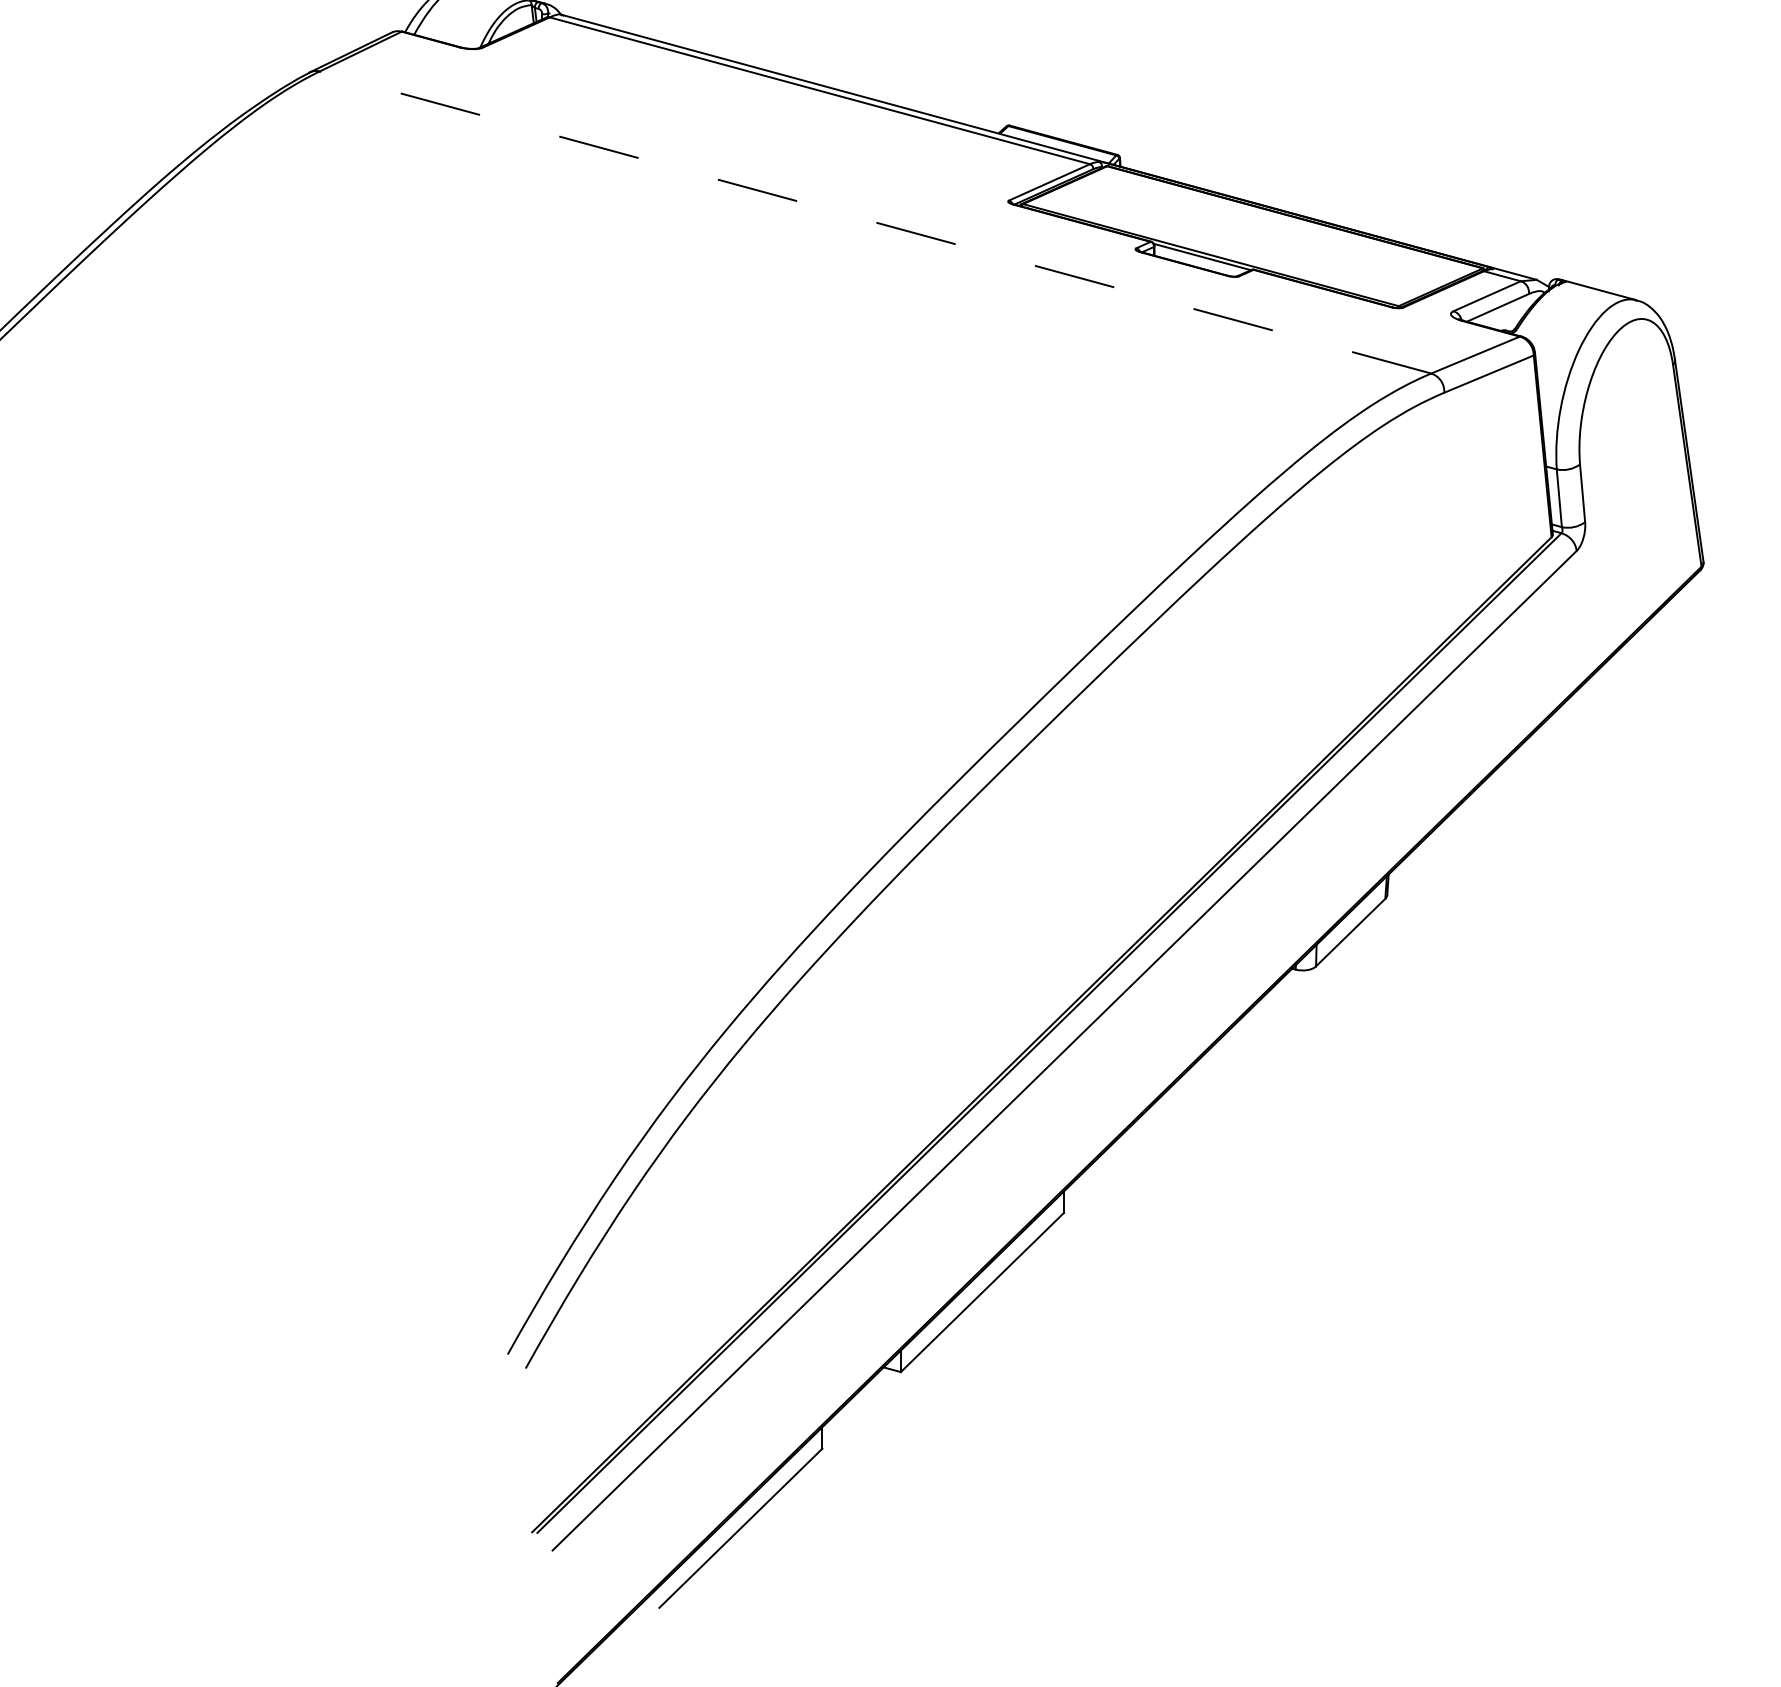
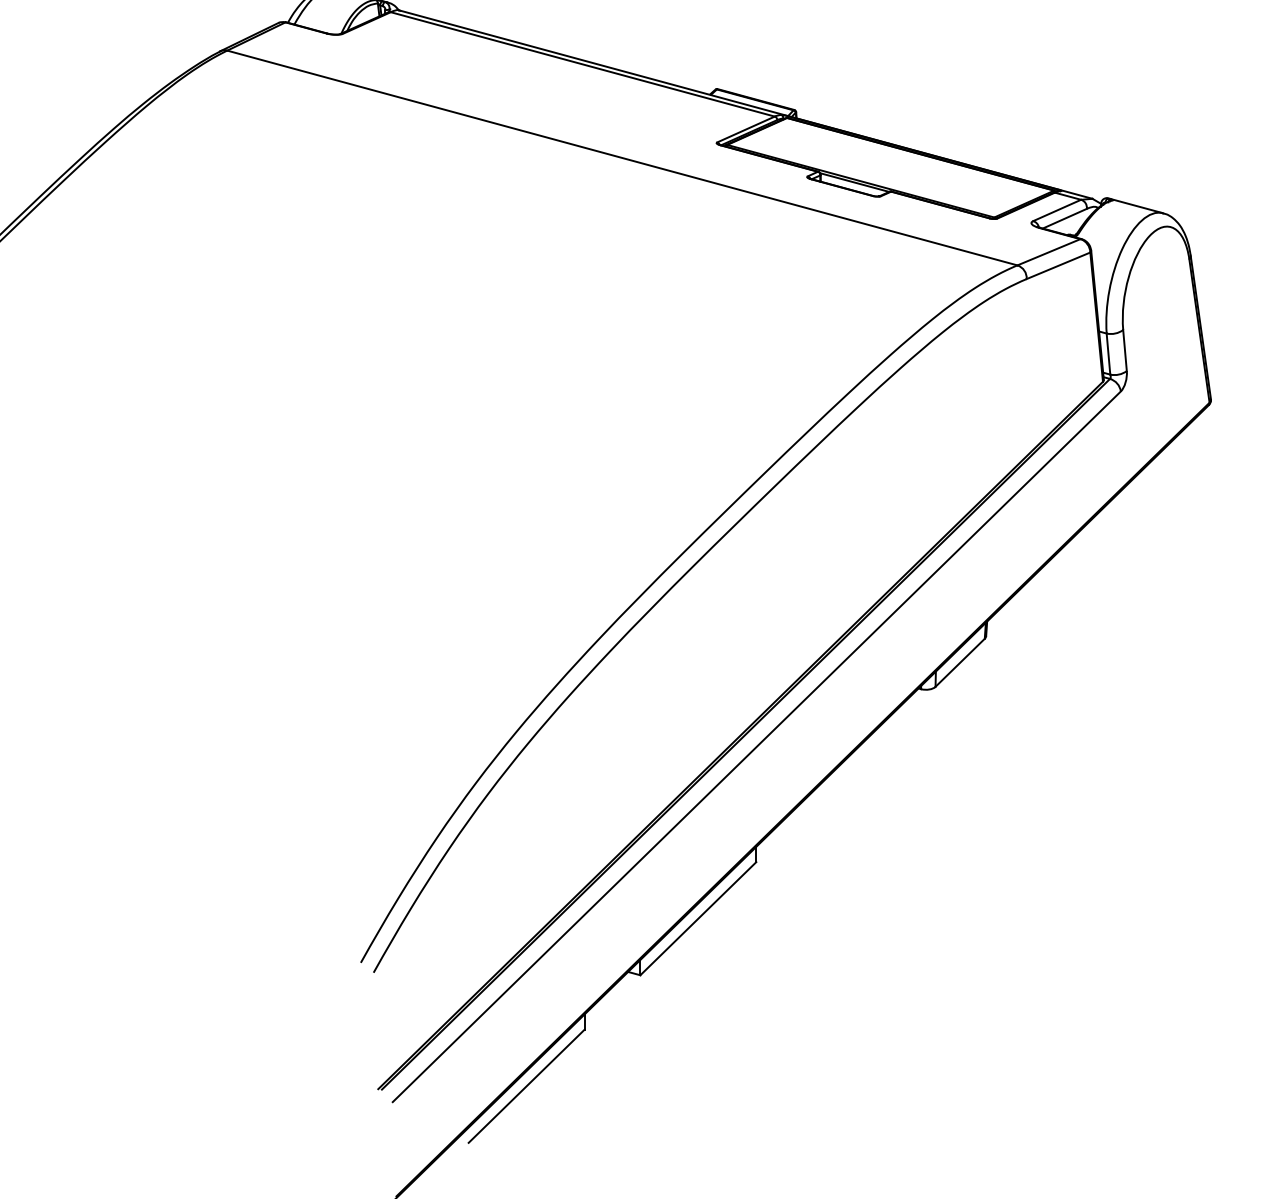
line: (875, 222) -> (622, 158), dashed -> solid

